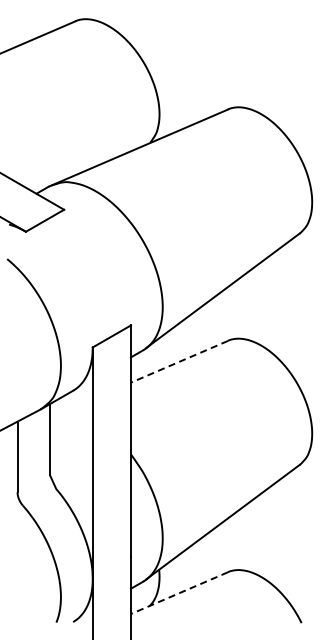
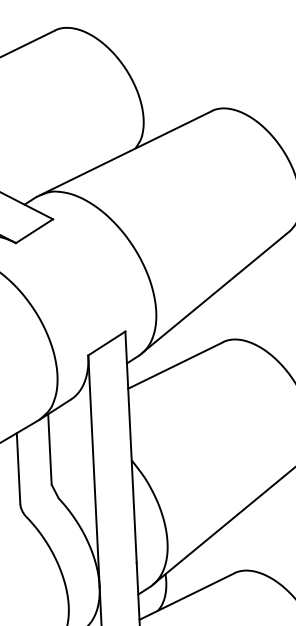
line: (179, 361) -> (175, 365), dashed -> solid
line: (179, 593) -> (186, 596), dashed -> solid

